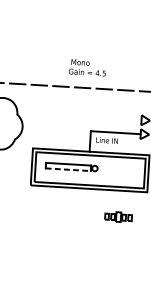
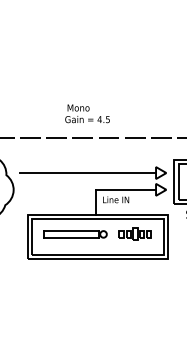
line: (85, 117) -> (88, 173), added
line: (69, 169) -> (72, 237), dashed -> solid
part: (117, 216) -> (134, 233), moved

